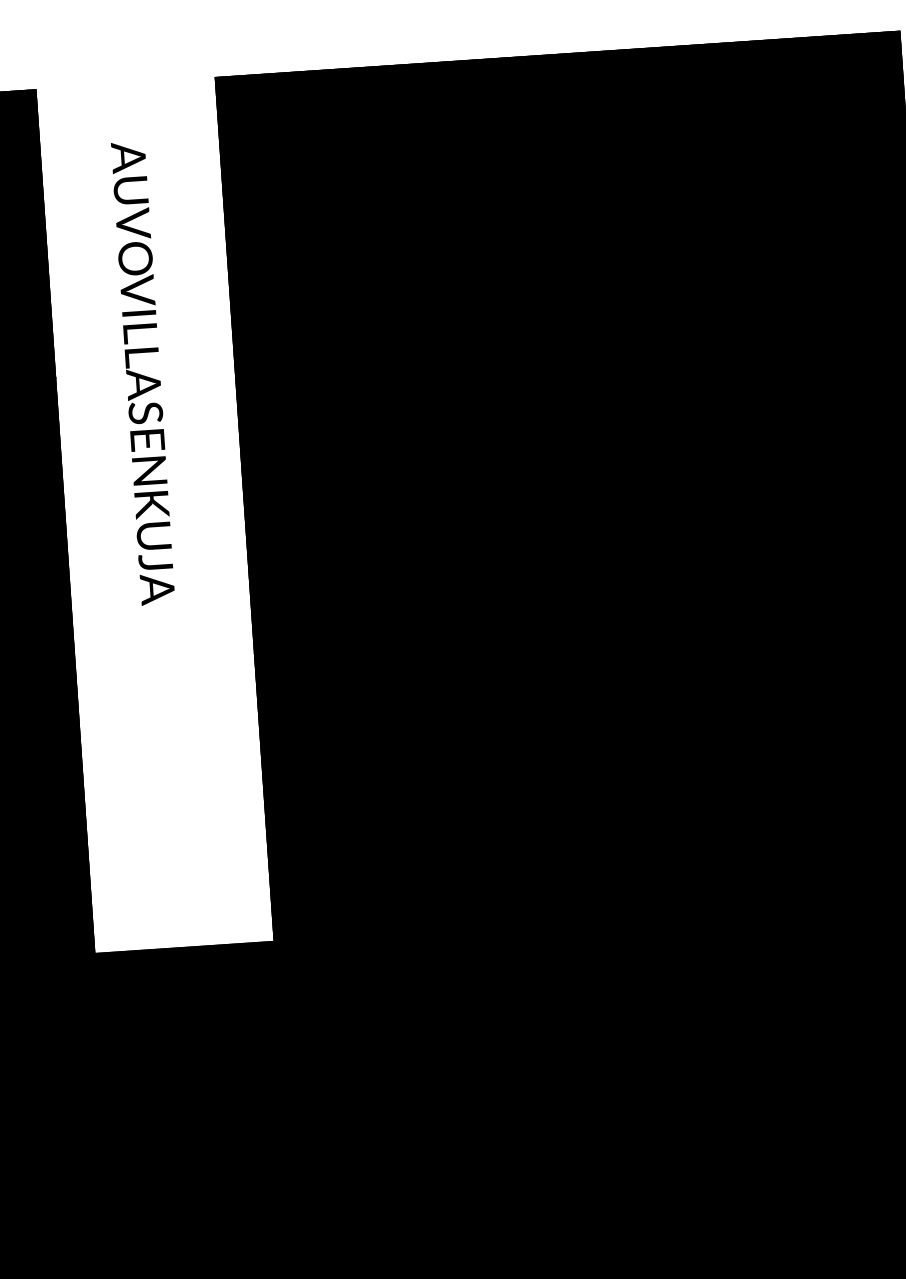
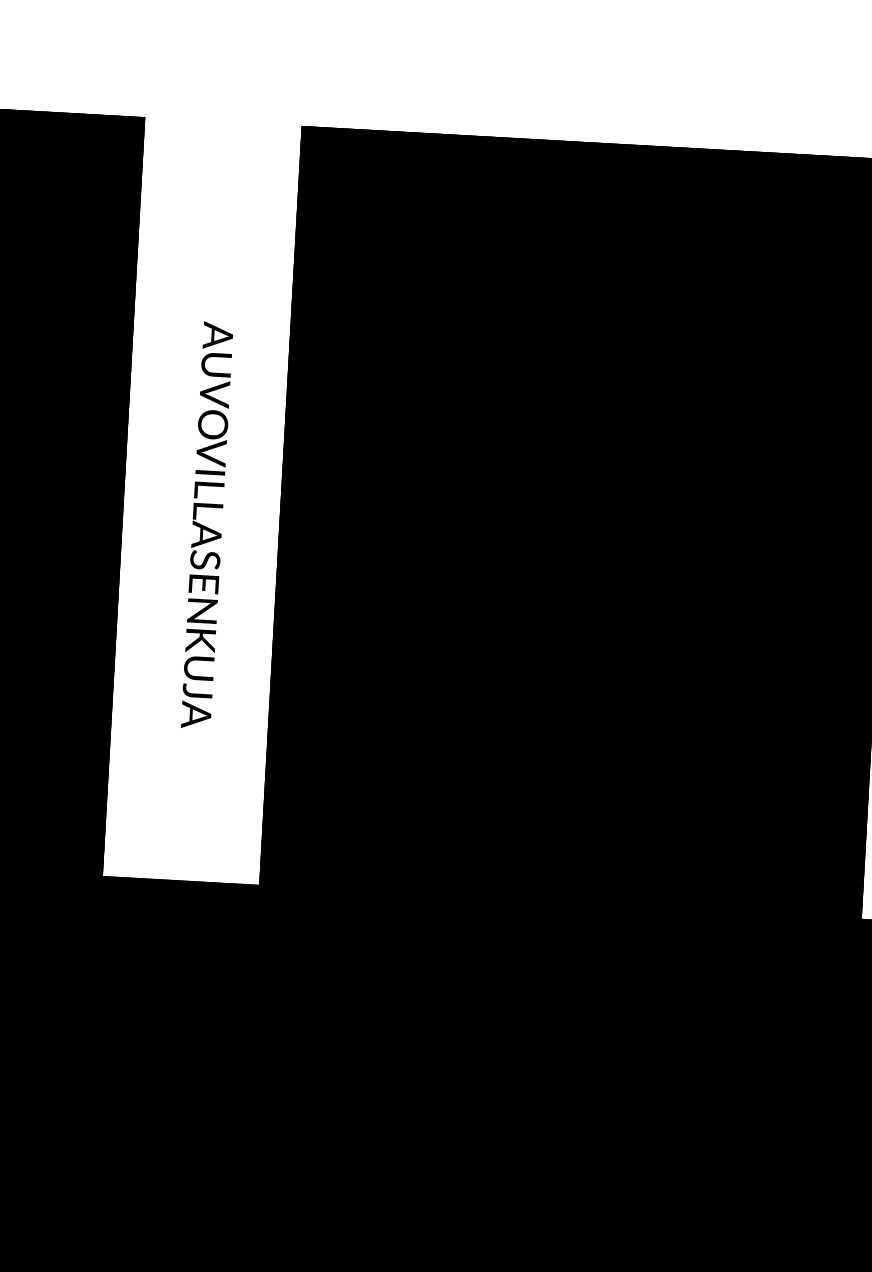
text: (142, 372) -> (206, 524), moved

